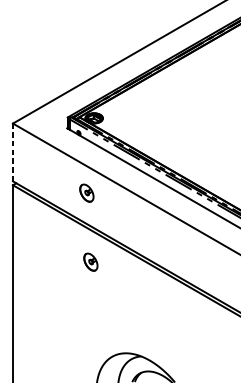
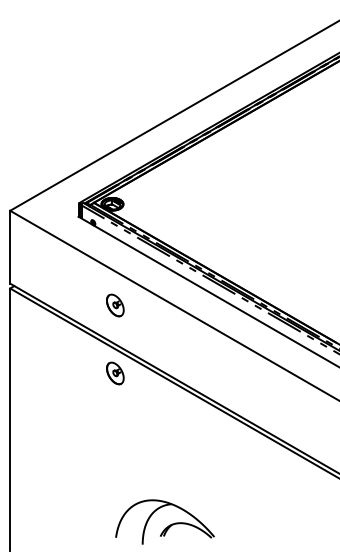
line: (13, 151) -> (10, 246), dashed -> solid
part: (87, 193) -> (115, 305), moved
part: (91, 262) -> (115, 373), moved

